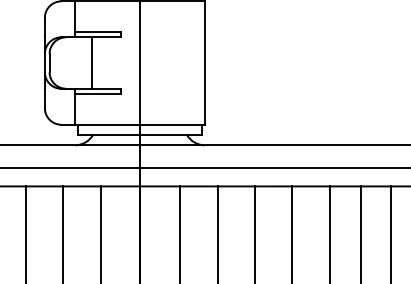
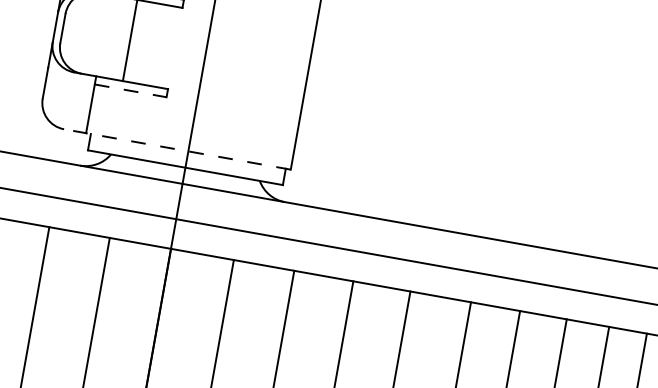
line: (98, 93) -> (131, 90), solid -> dashed
line: (133, 124) -> (178, 149), solid -> dashed

